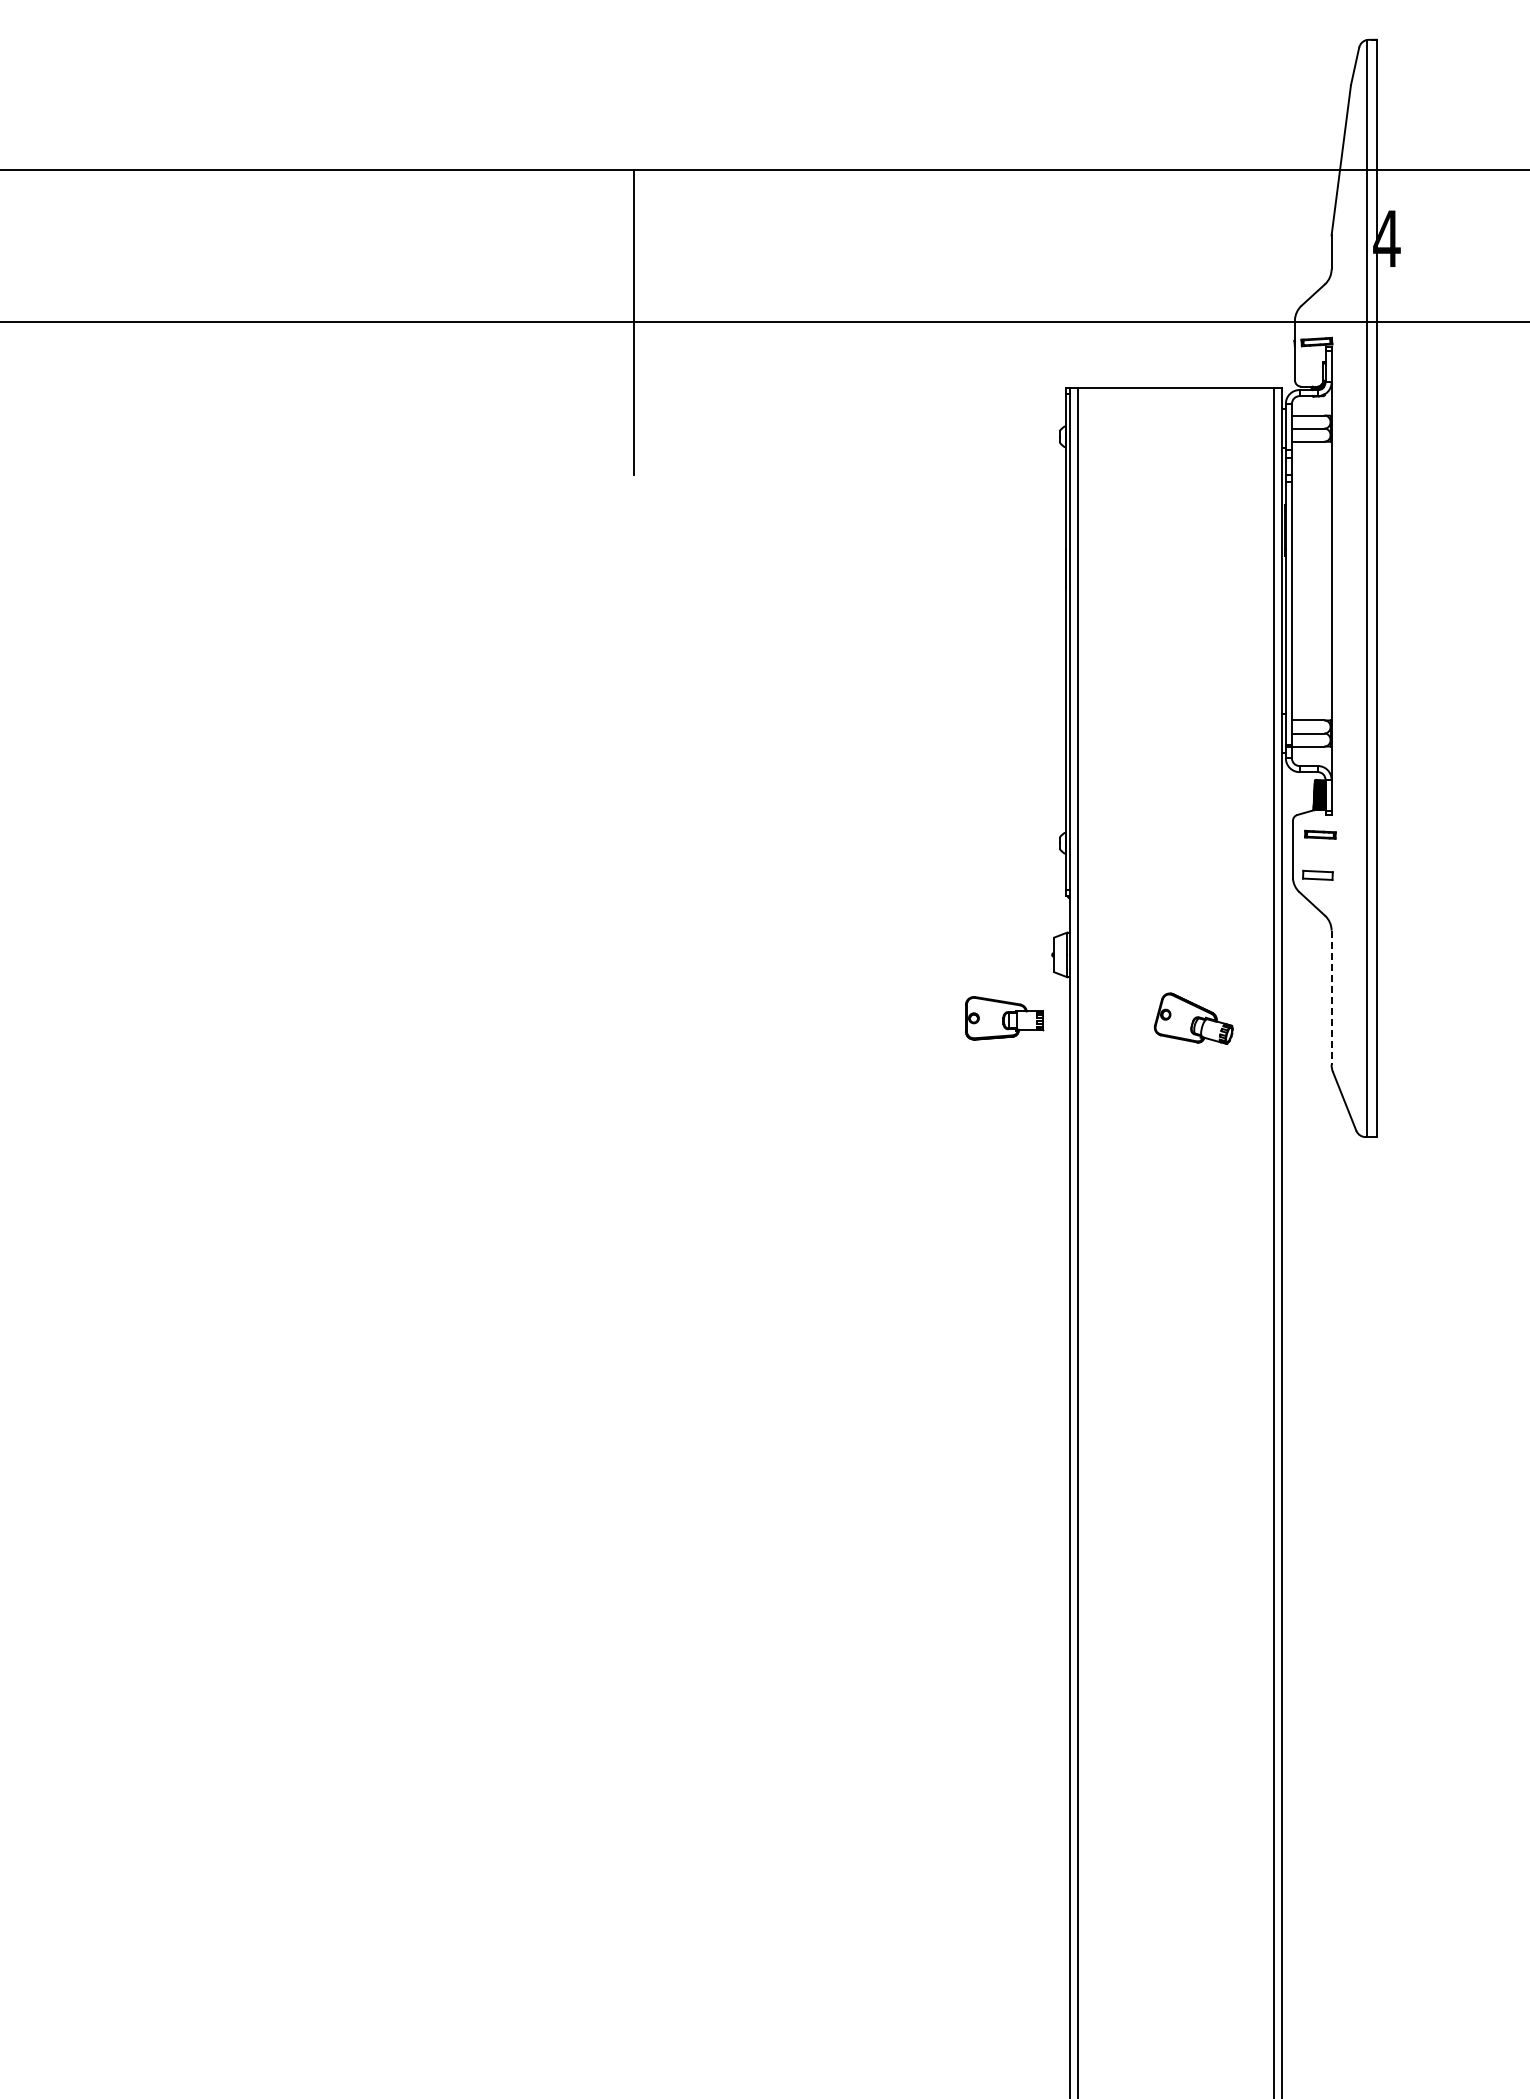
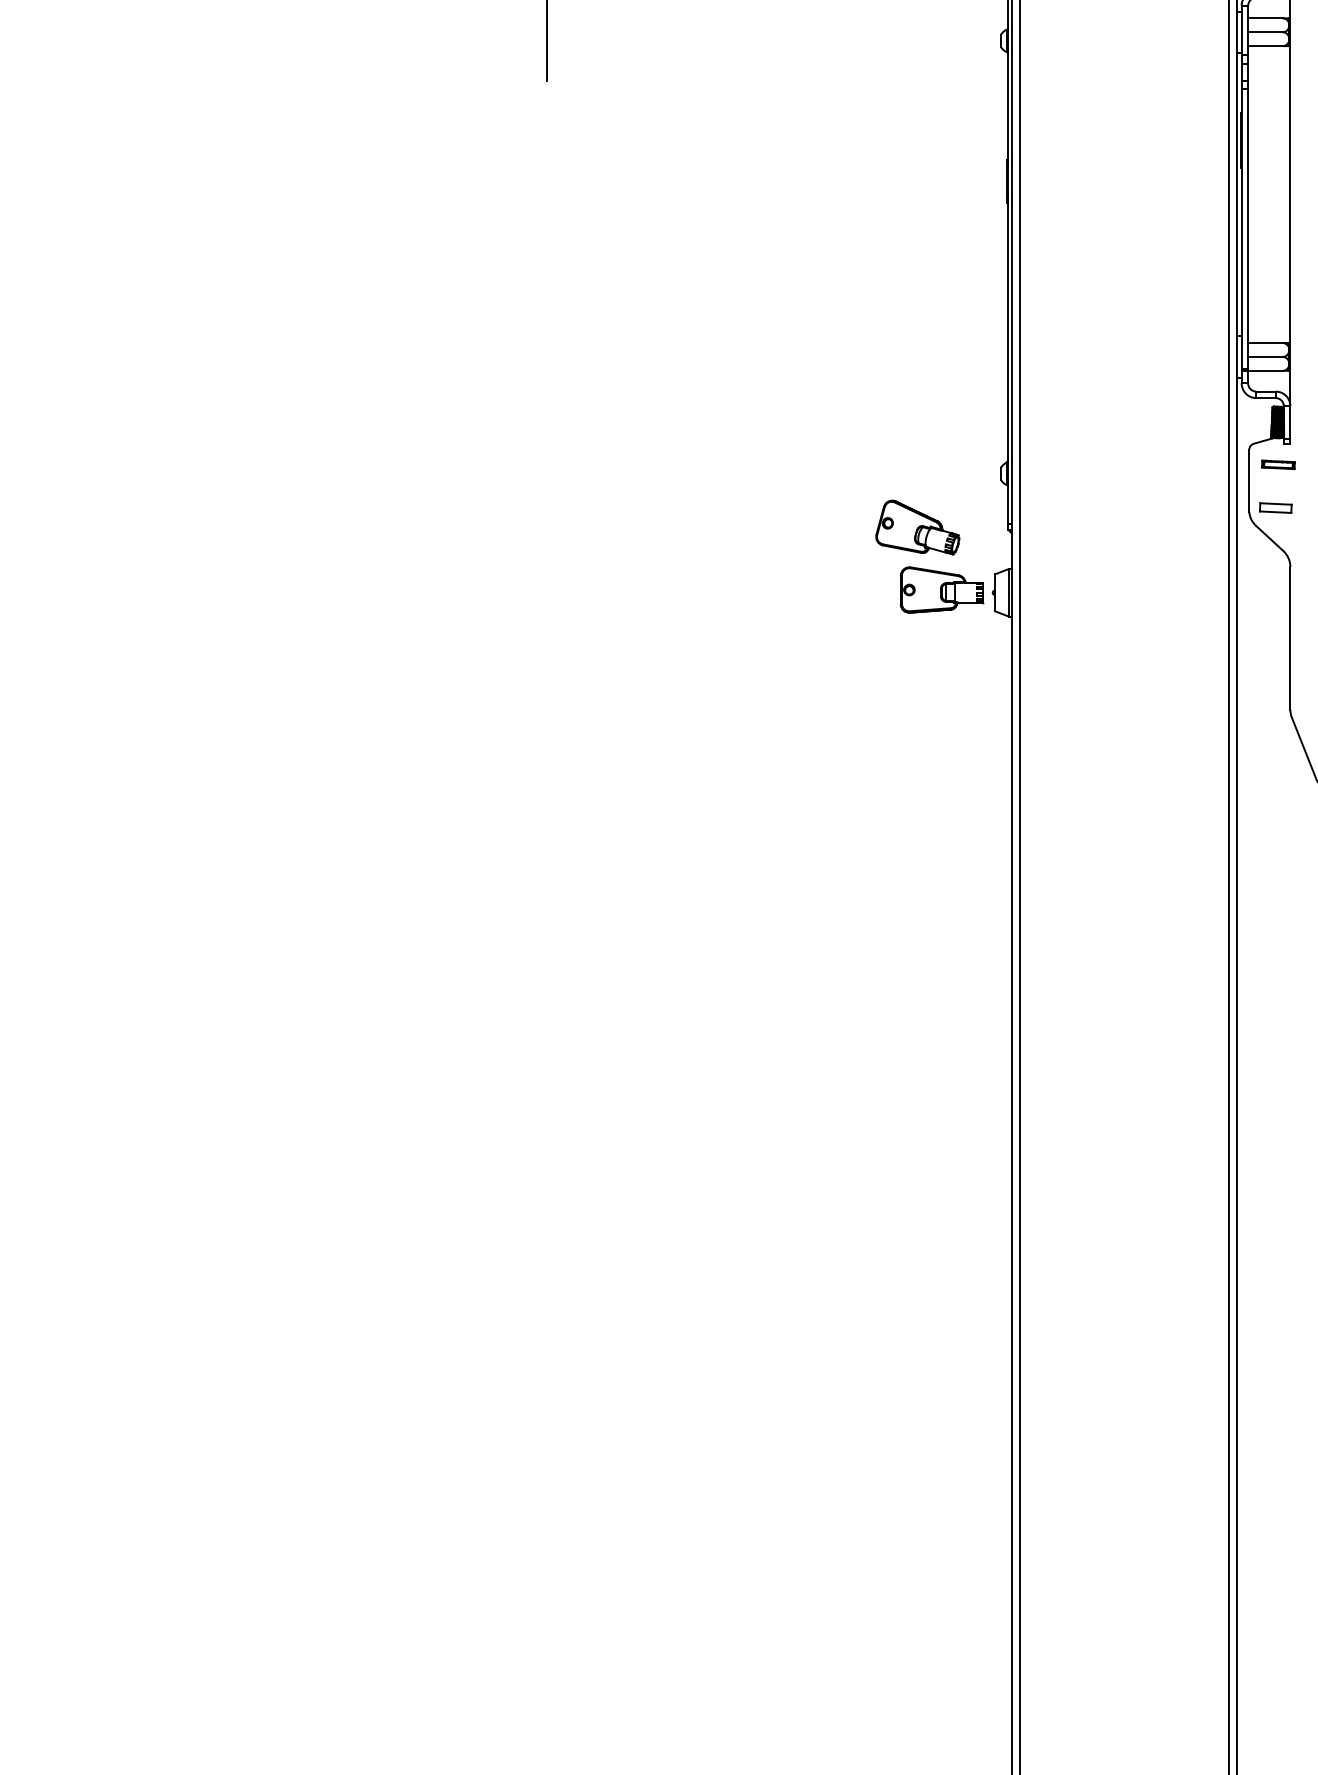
line: (1331, 998) -> (1290, 639), dashed -> solid
part: (1004, 1018) -> (941, 590), moved
part: (1193, 1018) -> (917, 527), moved

